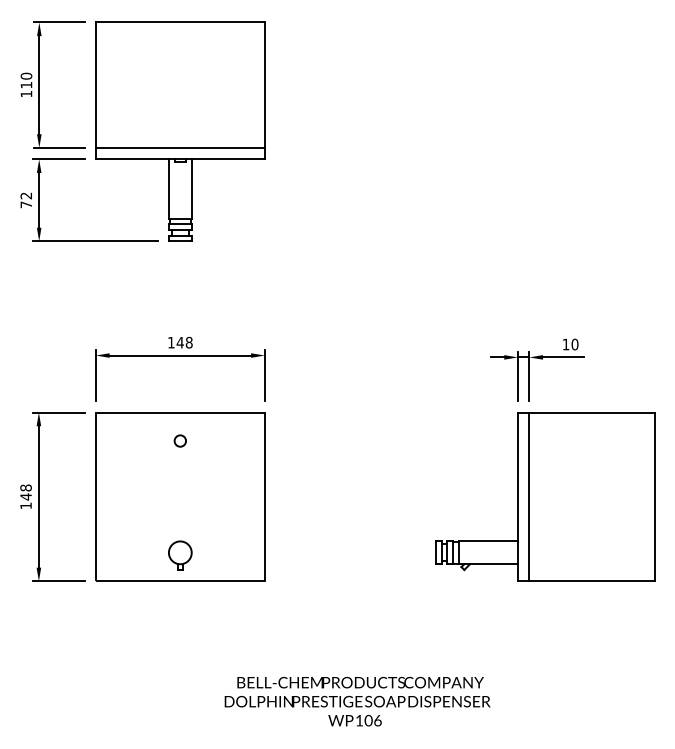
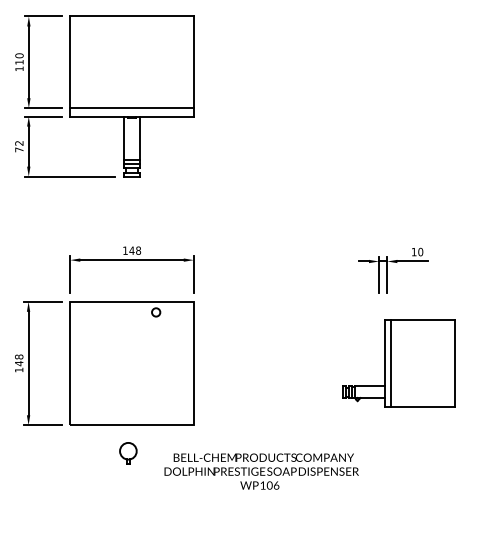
circle: (179, 440) -> (155, 312), moved
part: (545, 496) -> (399, 363), size x0.7
part: (180, 555) -> (128, 453), moved
text: (357, 701) -> (261, 471), moved

